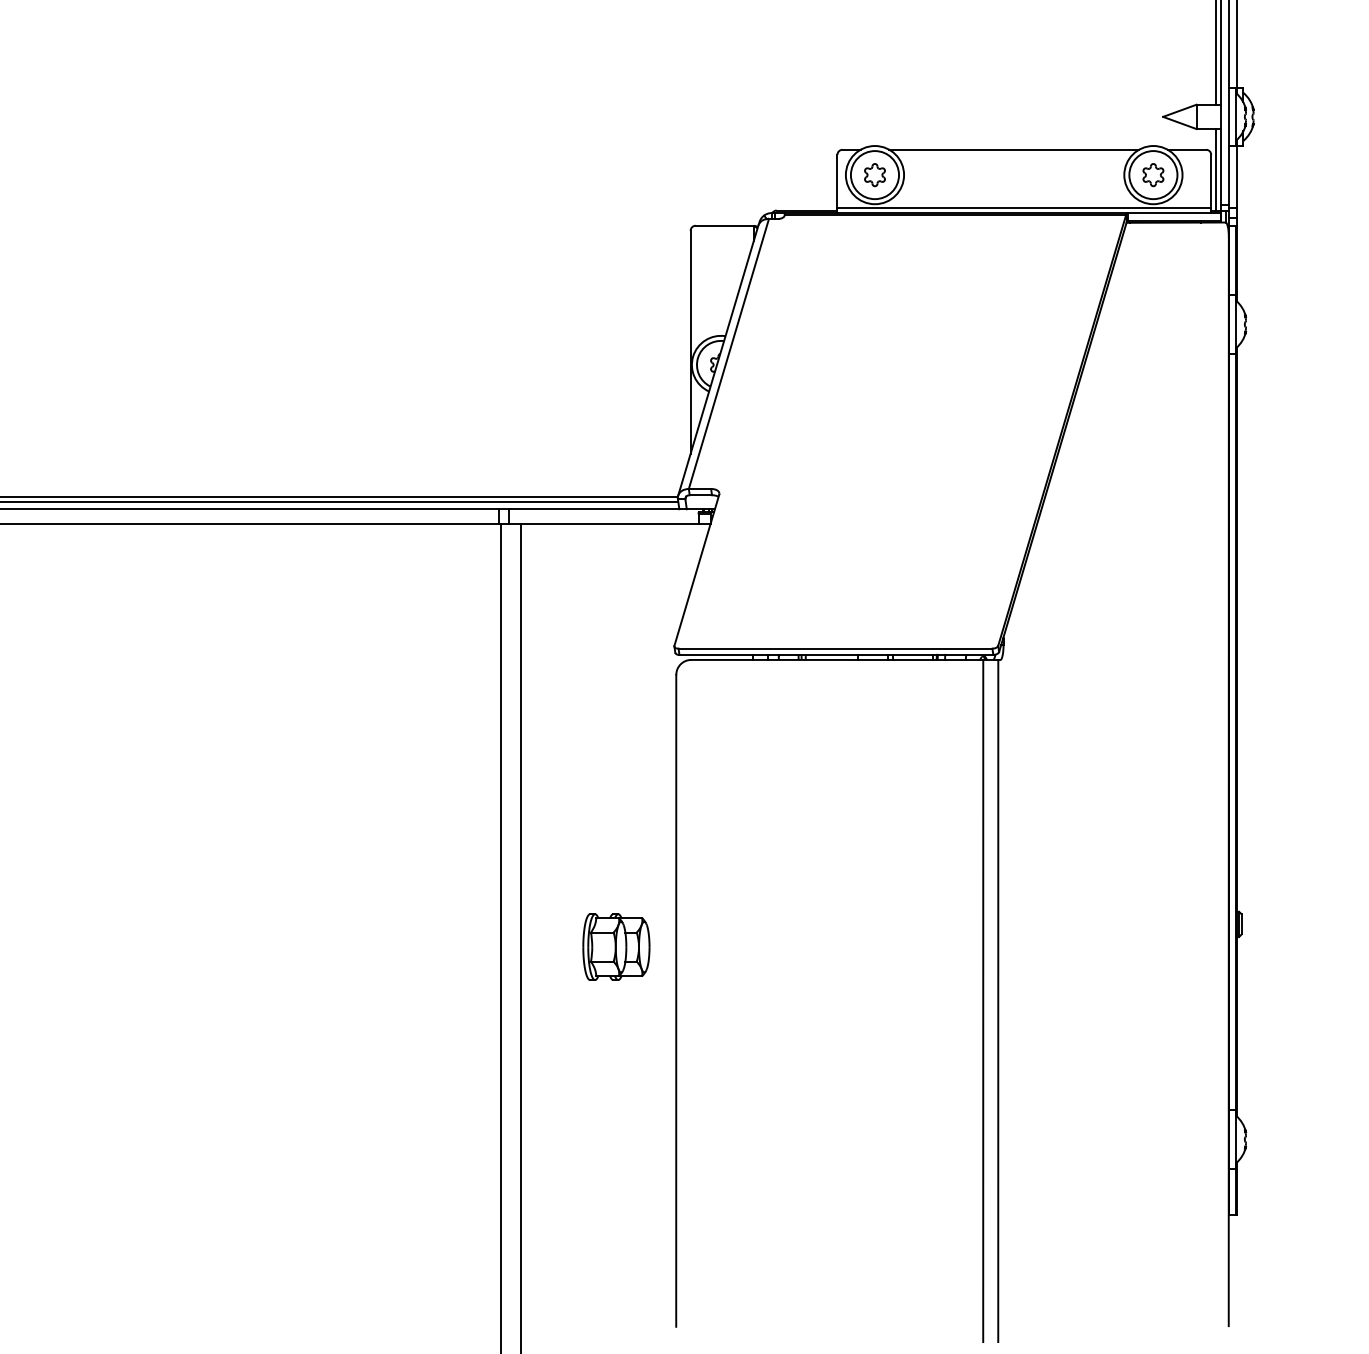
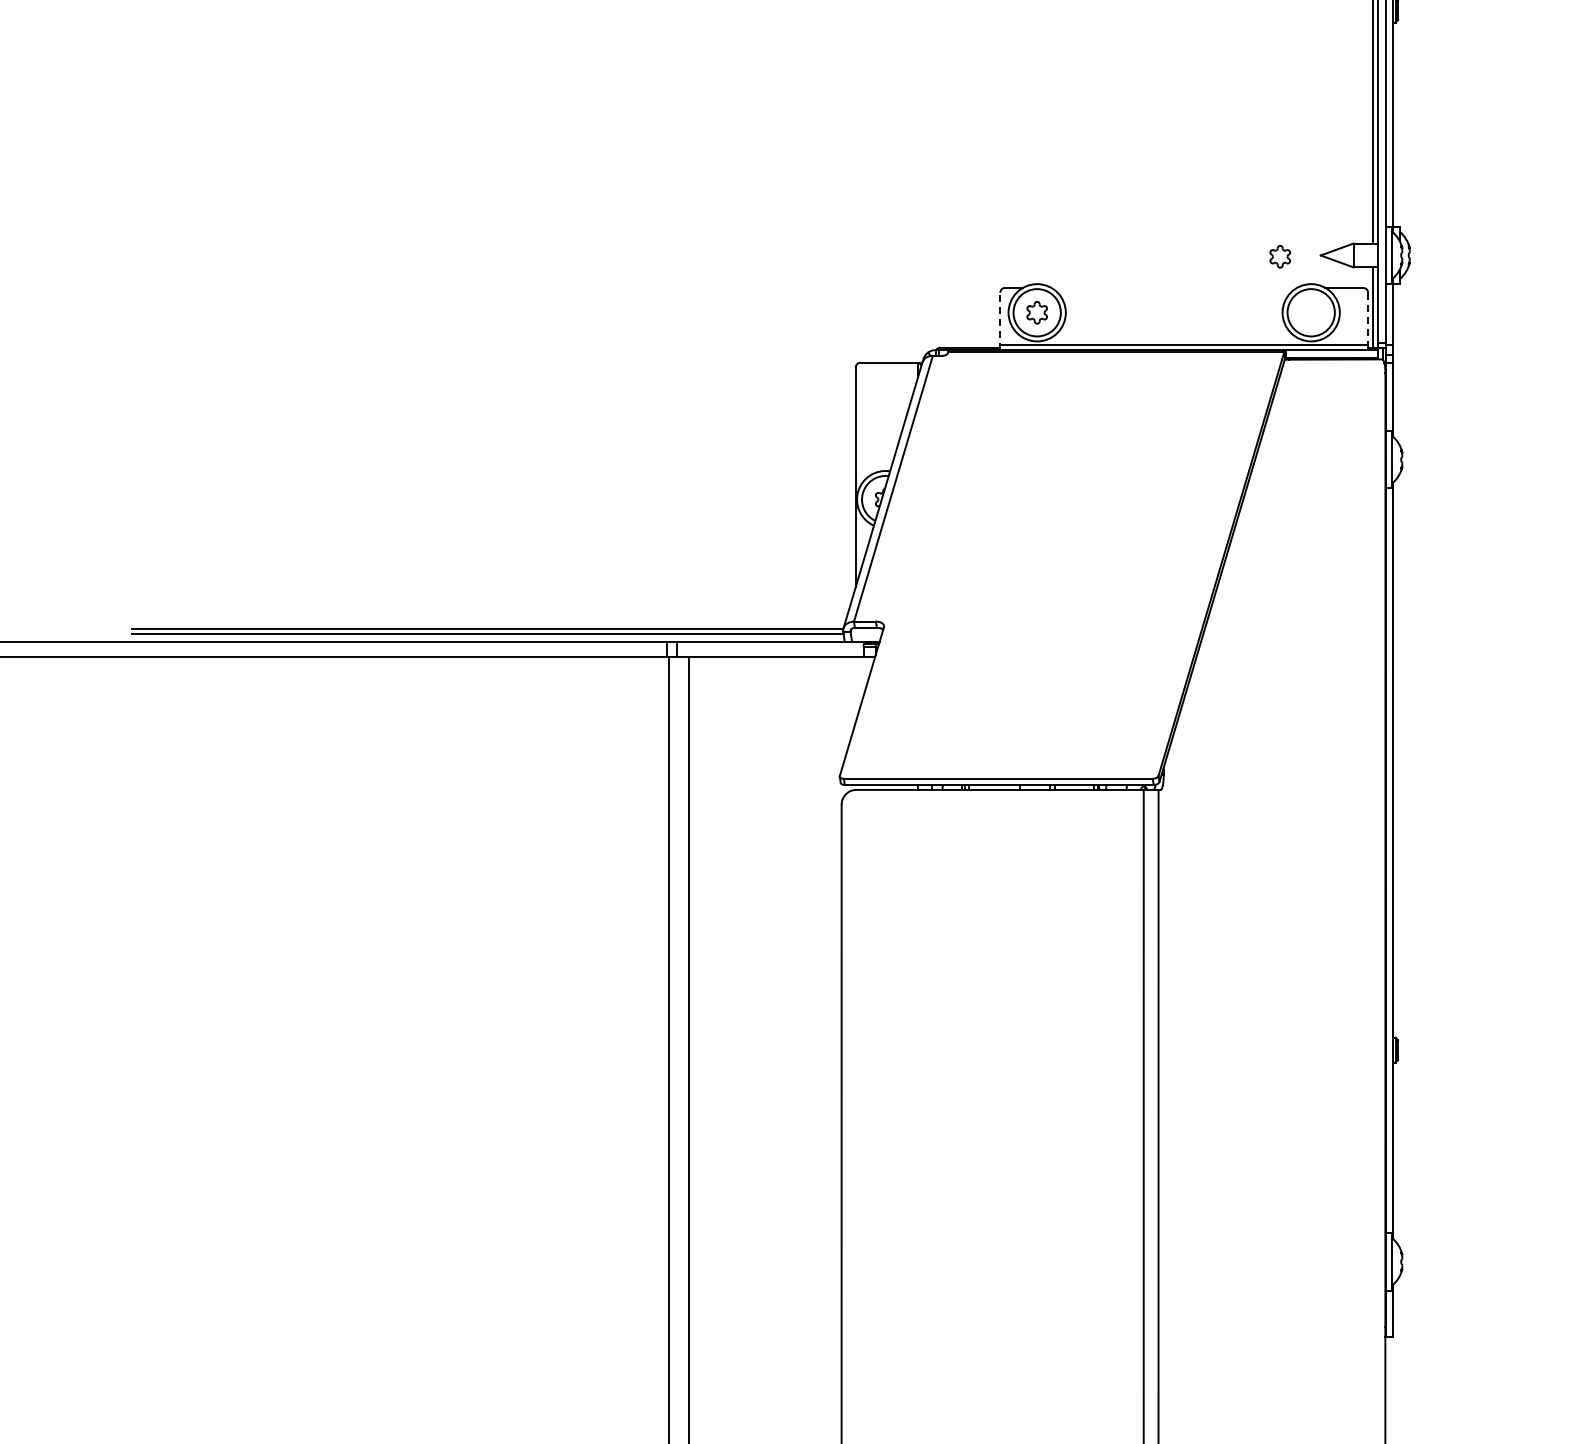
line: (1014, 149) -> (1174, 287), removed
part: (1152, 174) -> (1279, 256), moved
line: (837, 183) -> (1000, 321), solid -> dashed
line: (1211, 183) -> (1368, 321), solid -> dashed
part: (616, 947) -> (782, 1072), removed

